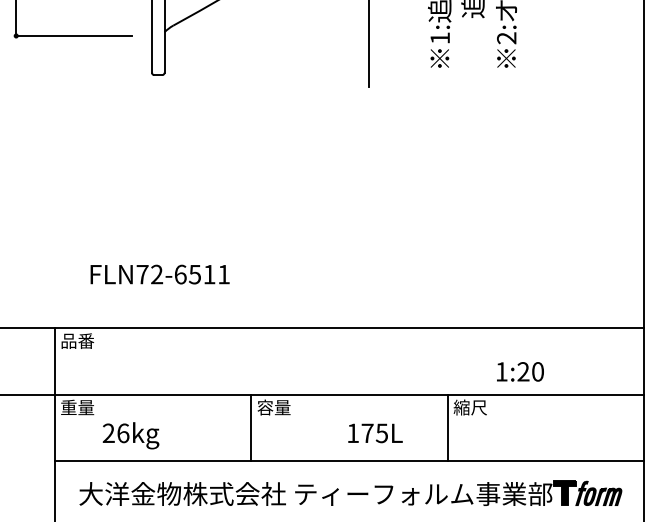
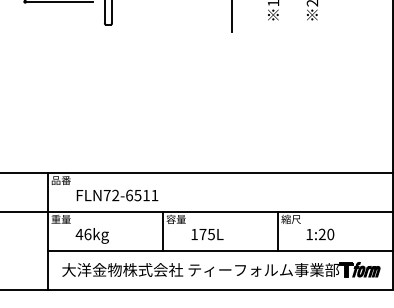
text: (160, 274) -> (117, 195), moved
text: (520, 371) -> (320, 234), moved
text: (108, 433) -> (79, 234), 26kg -> 46kg
text: (375, 433) -> (207, 234), moved

